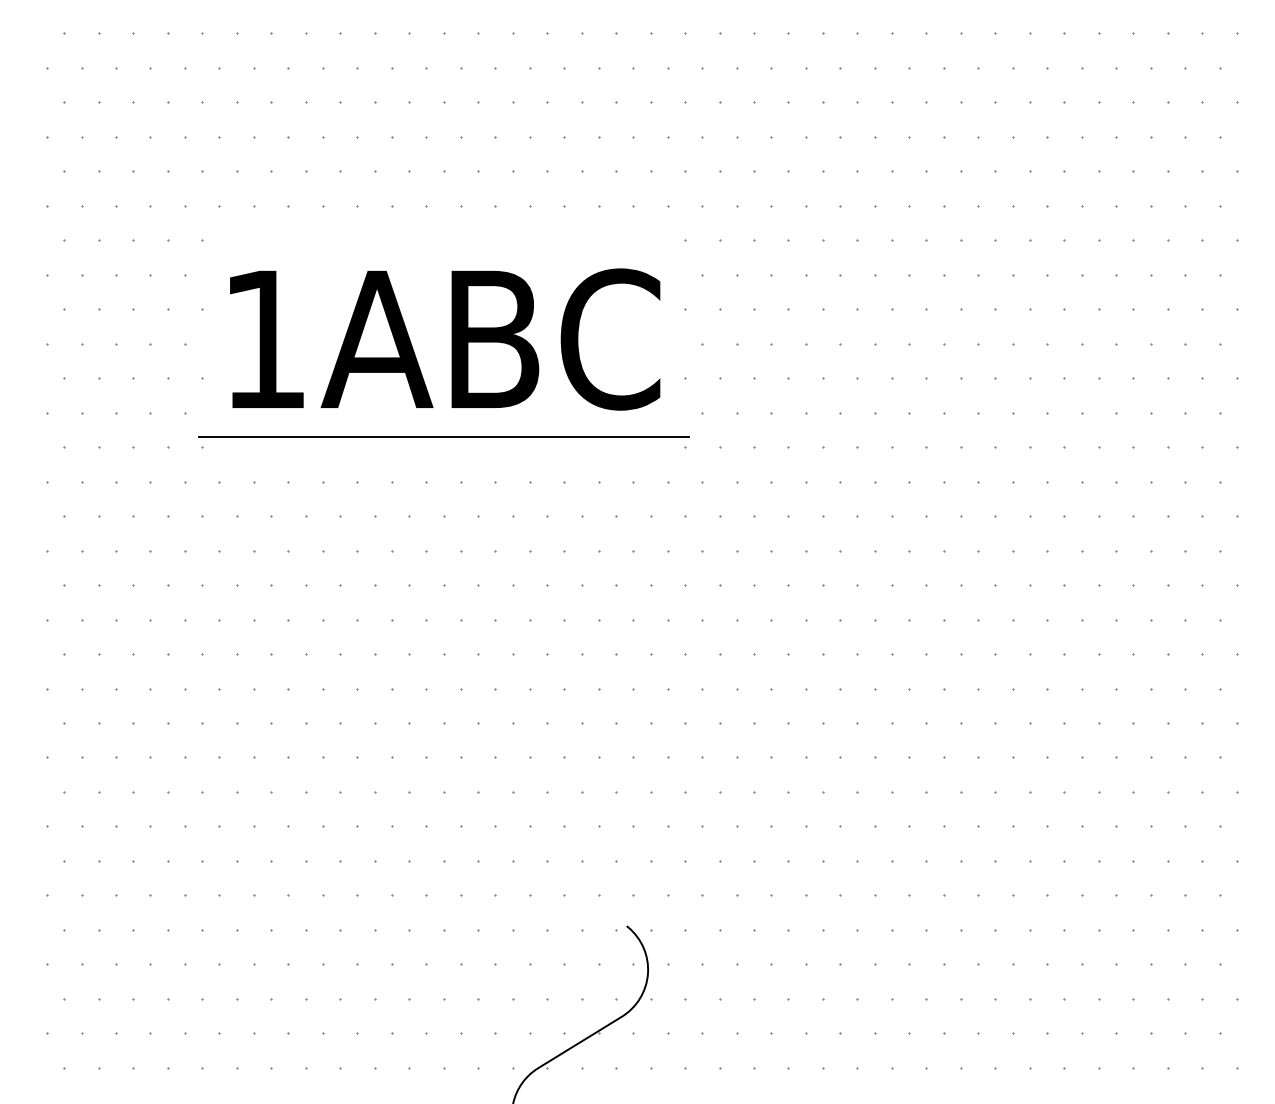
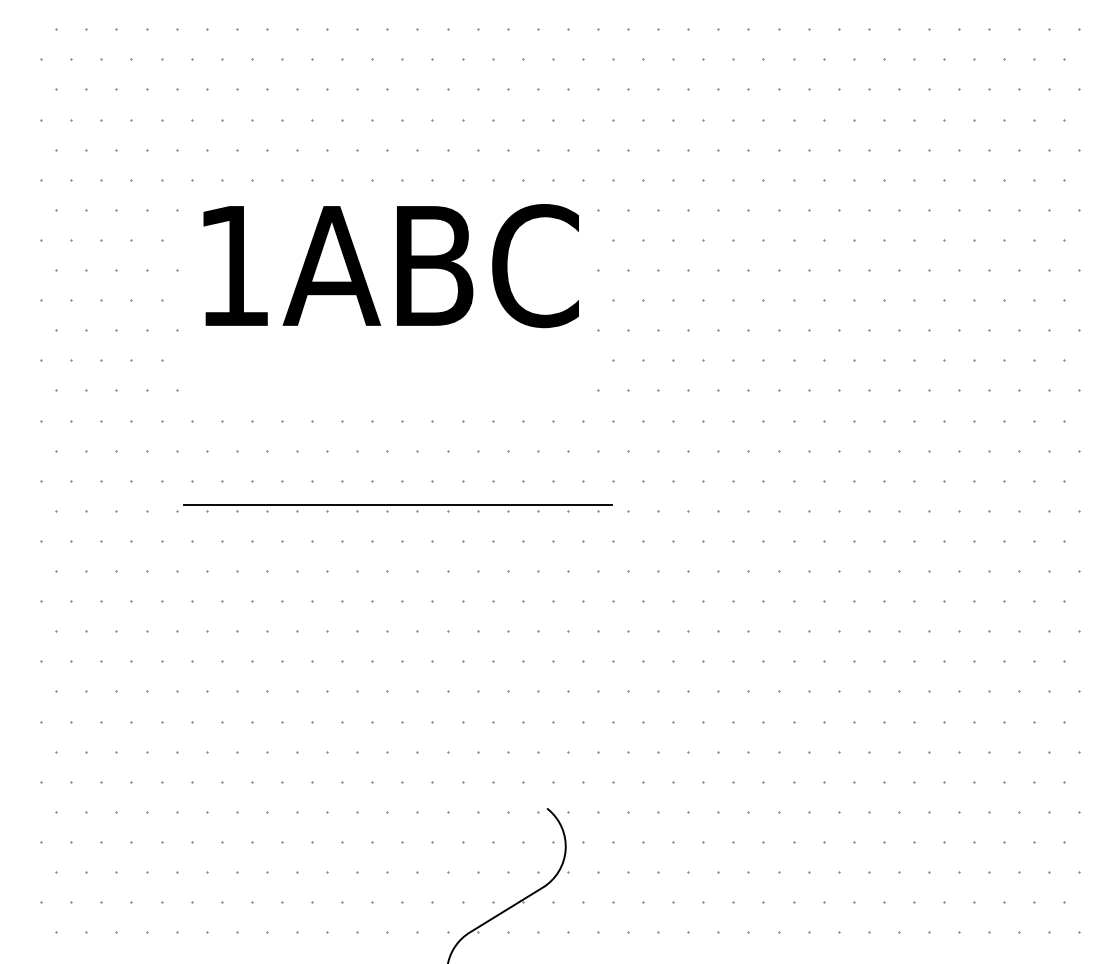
text: (445, 339) -> (391, 266), moved
line: (443, 436) -> (397, 504), moved

